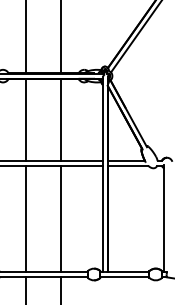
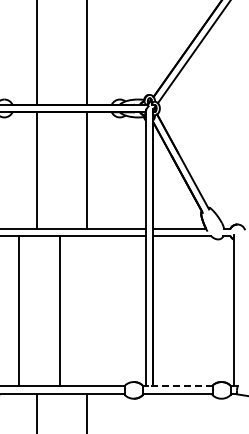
line: (25, 218) -> (18, 311), moved
line: (61, 218) -> (60, 311), moved
line: (127, 271) -> (181, 386), solid -> dashed

